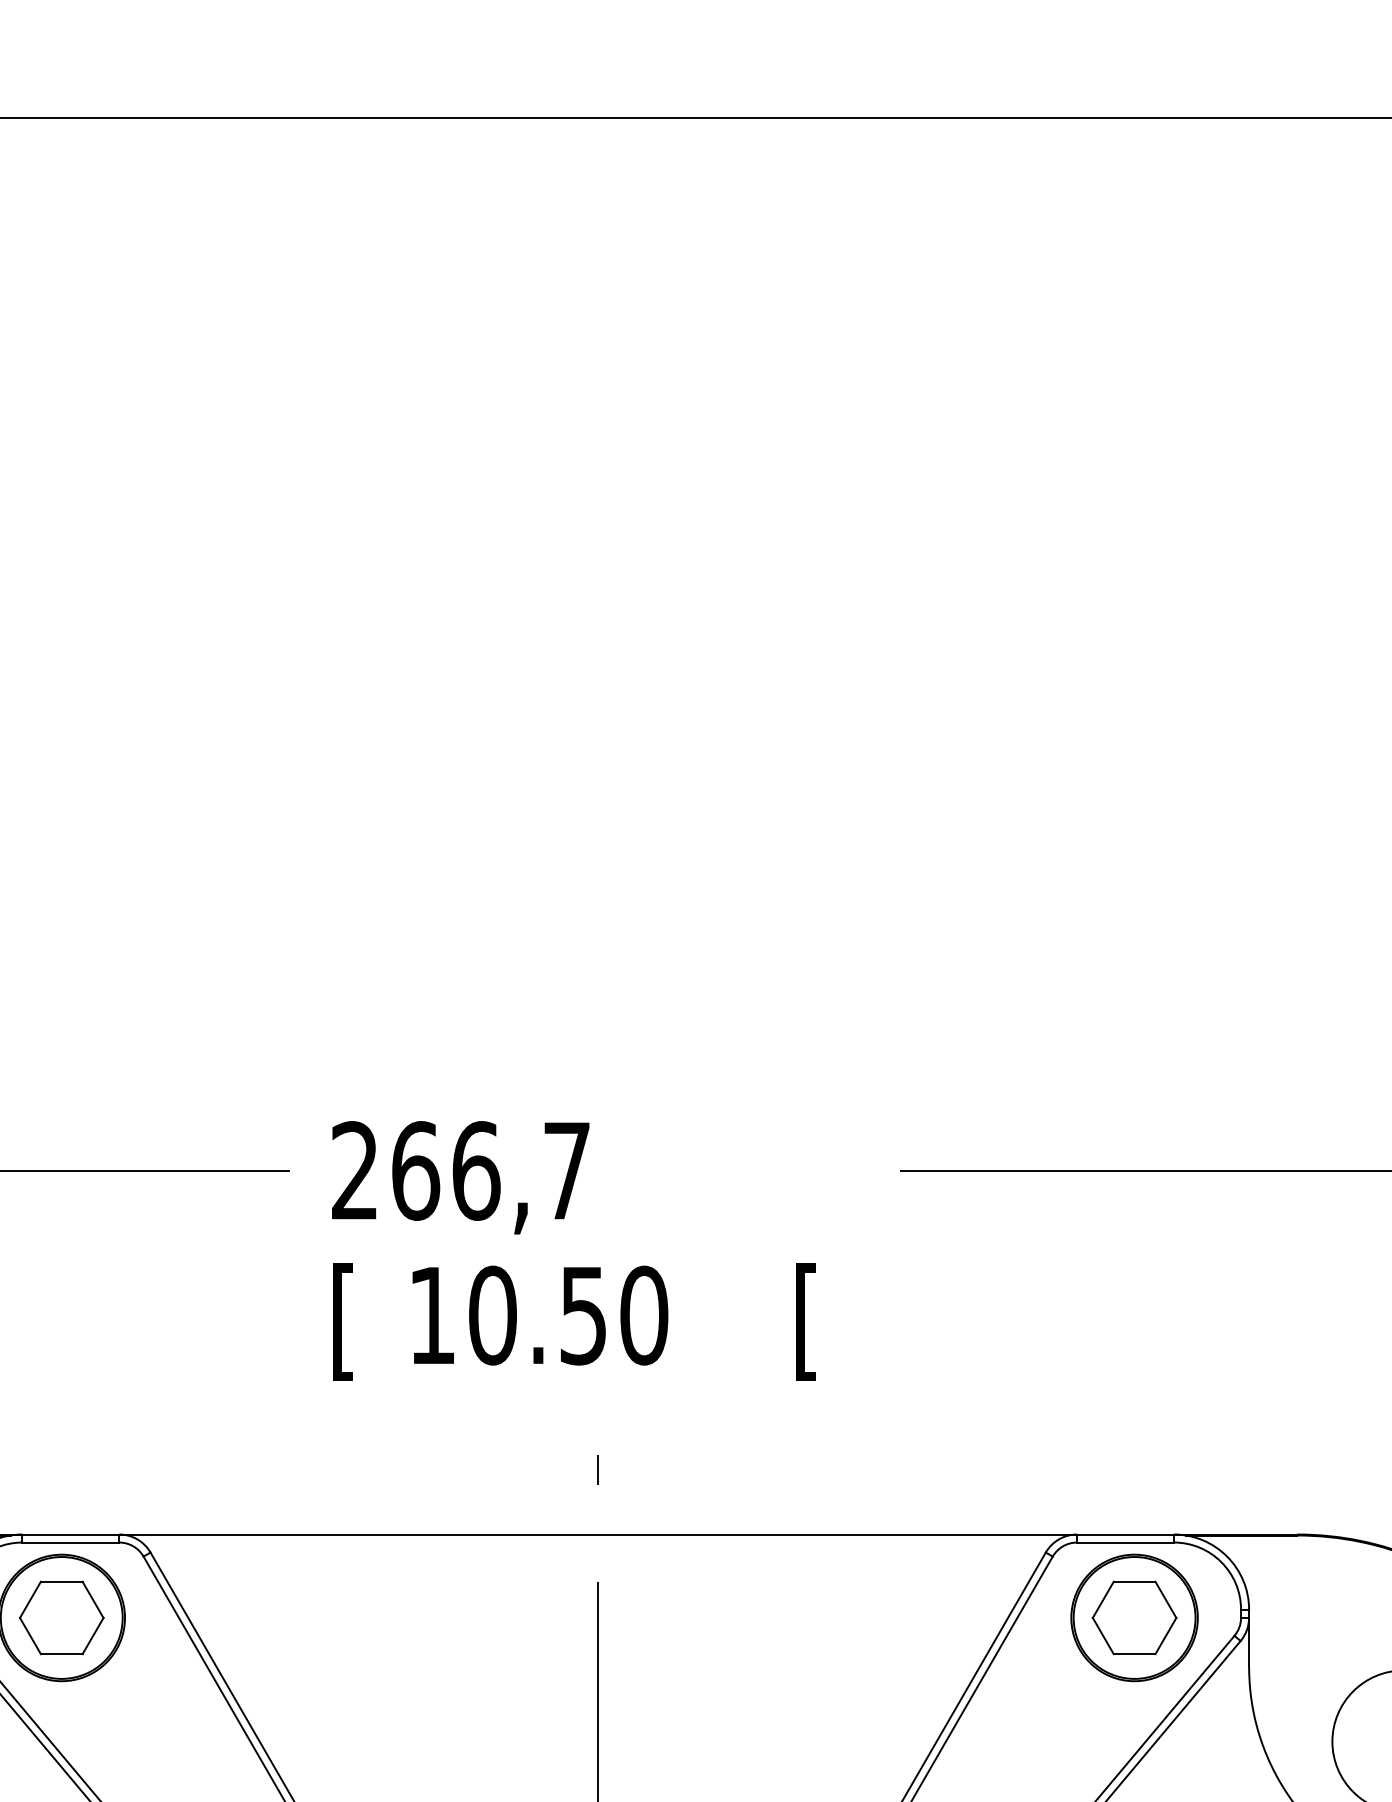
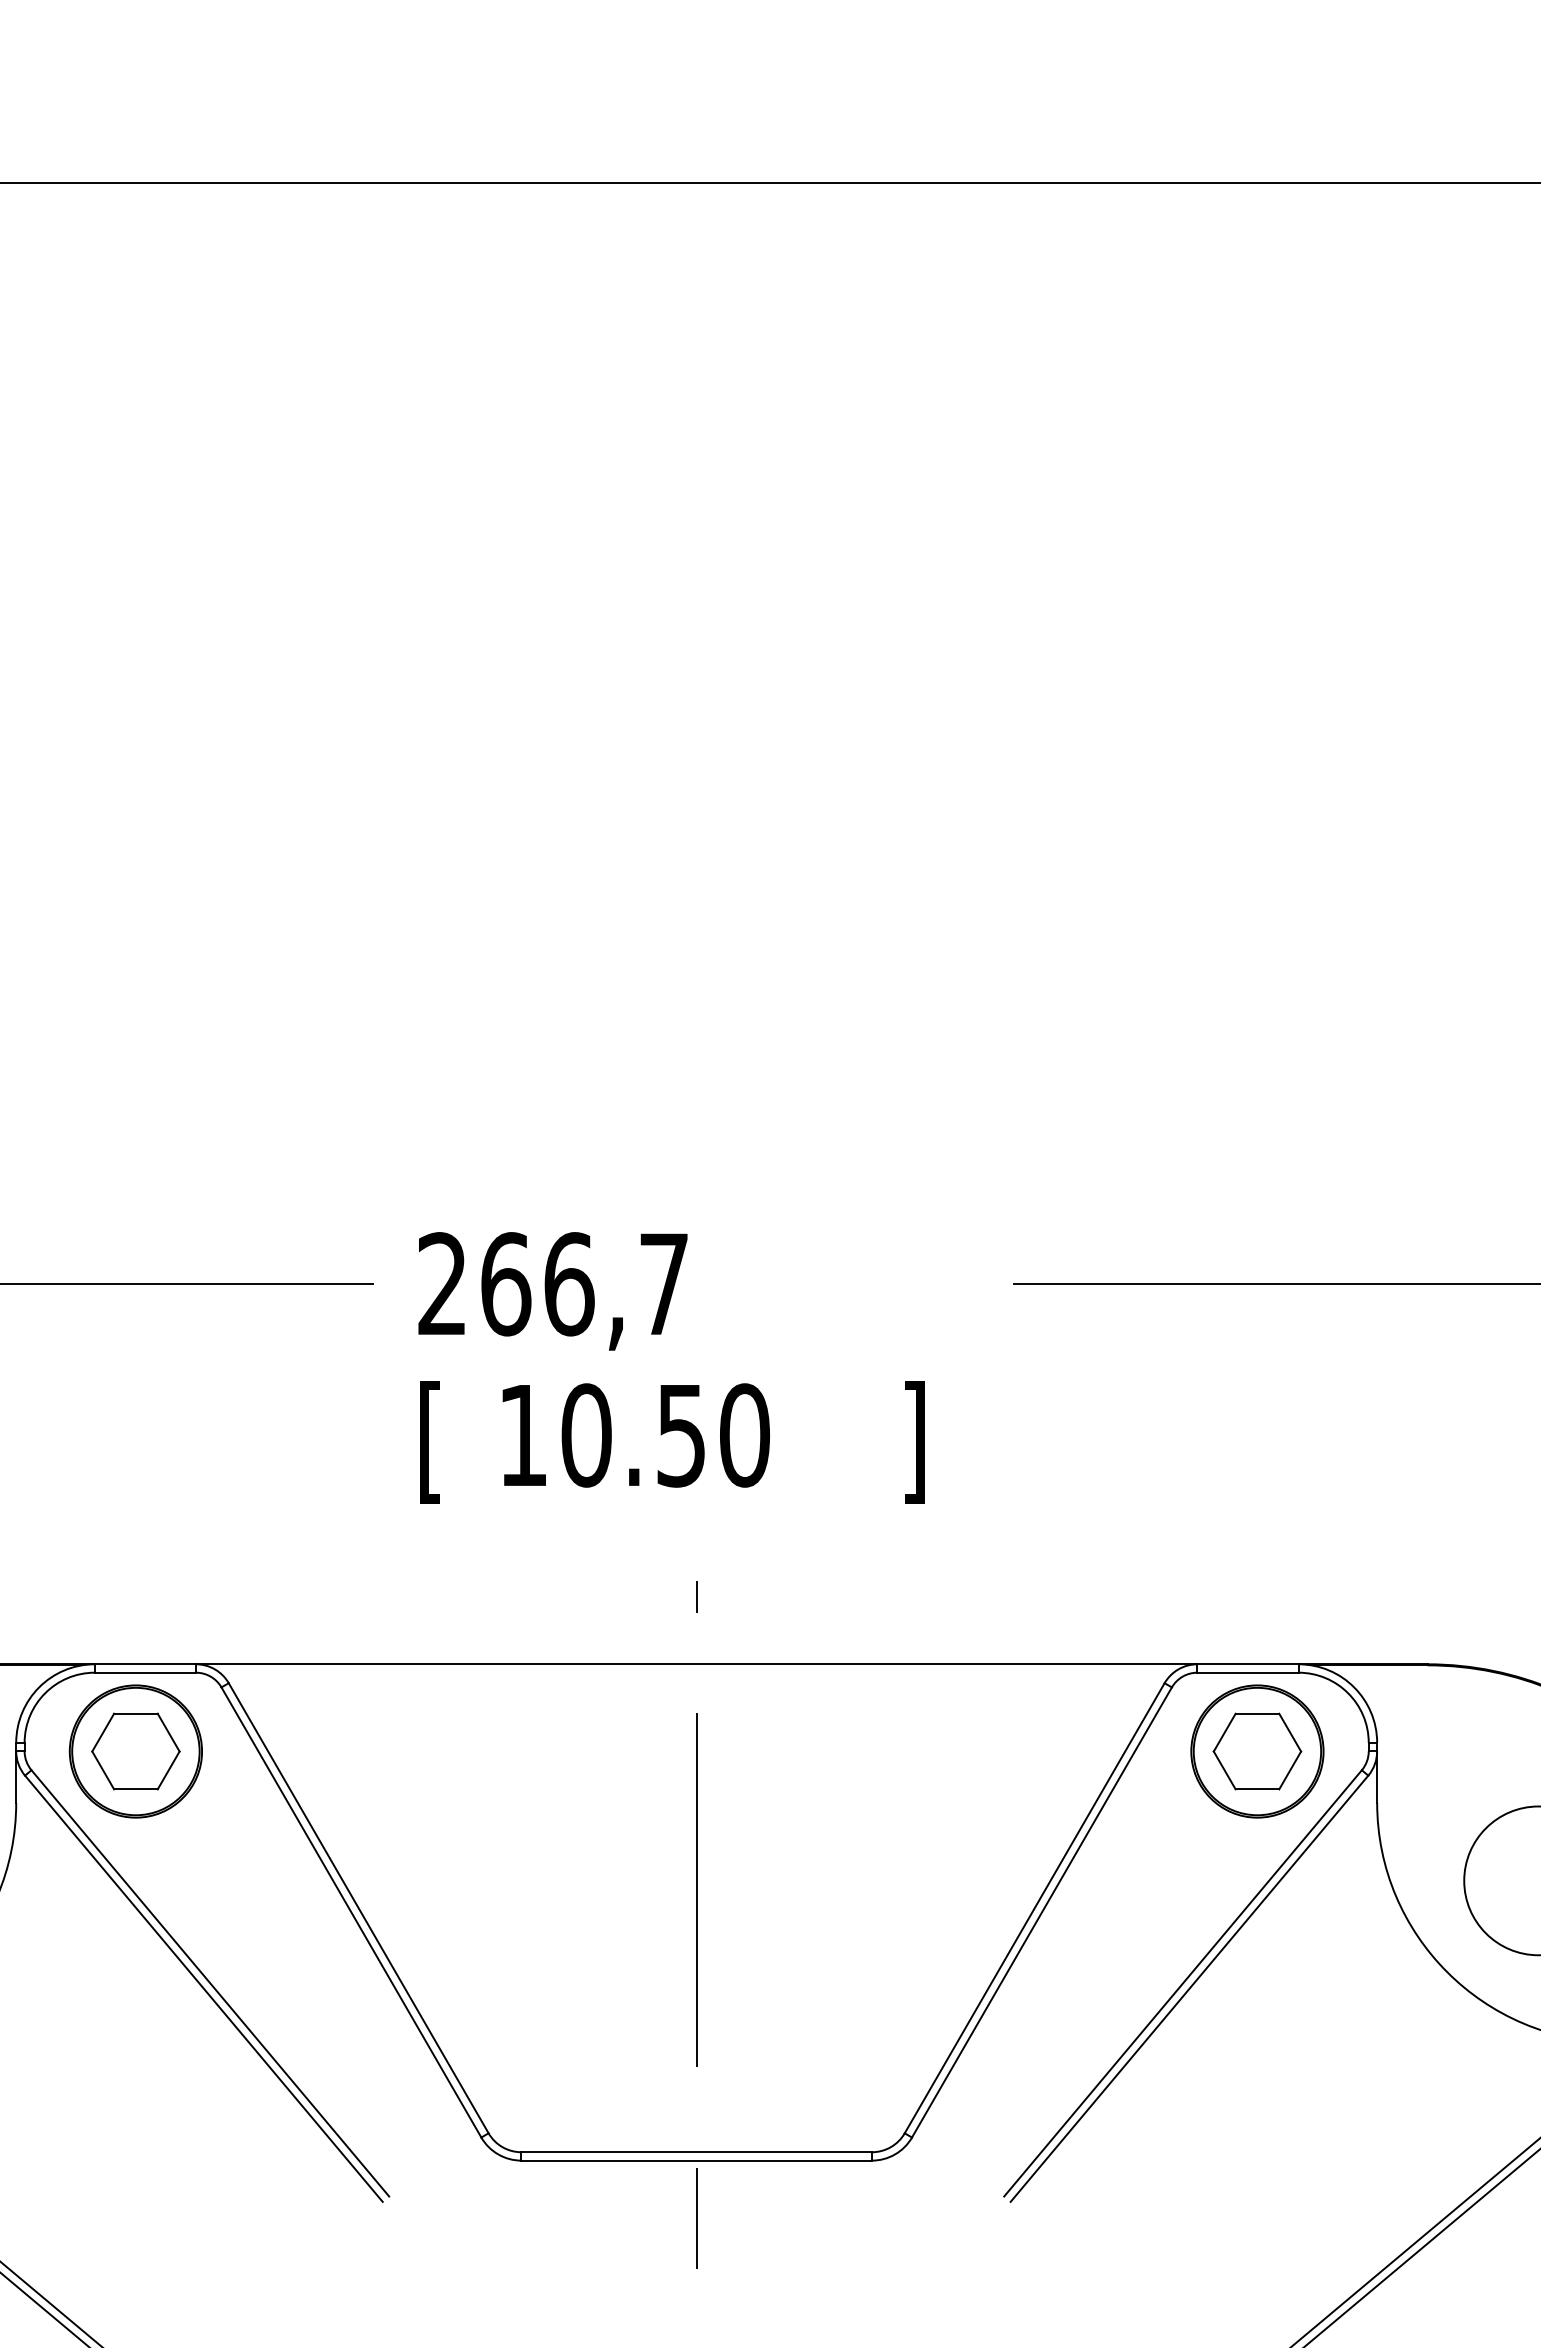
text: (806, 1322) -> (914, 1442), [ -> ]

